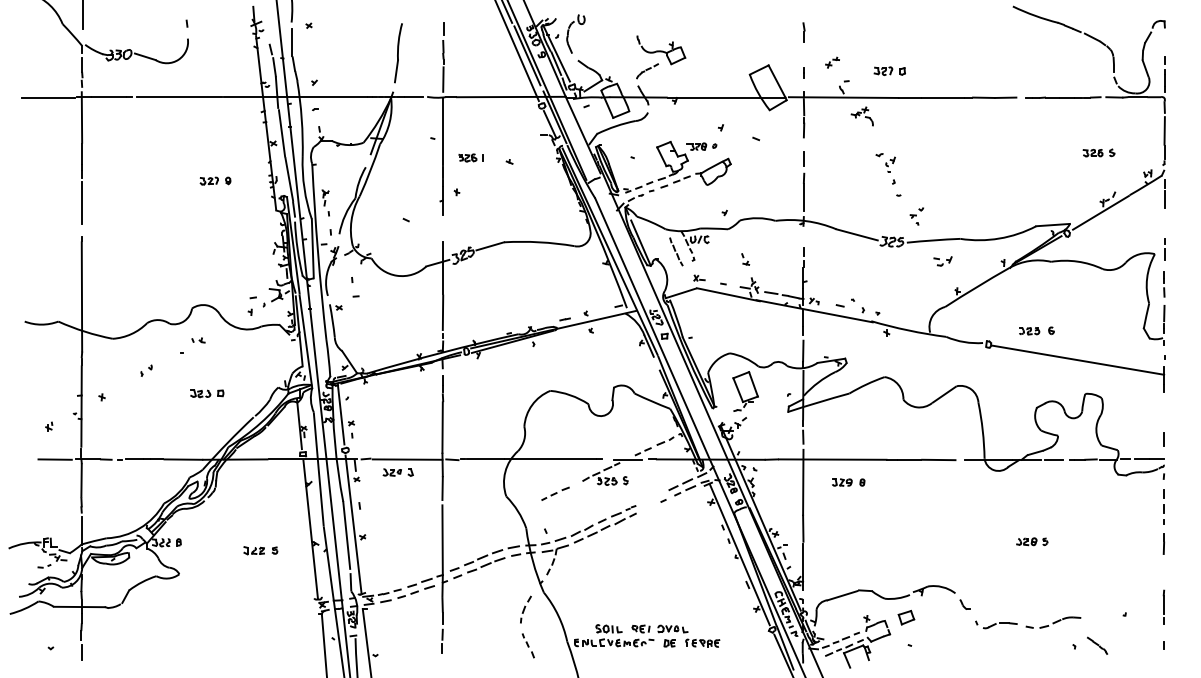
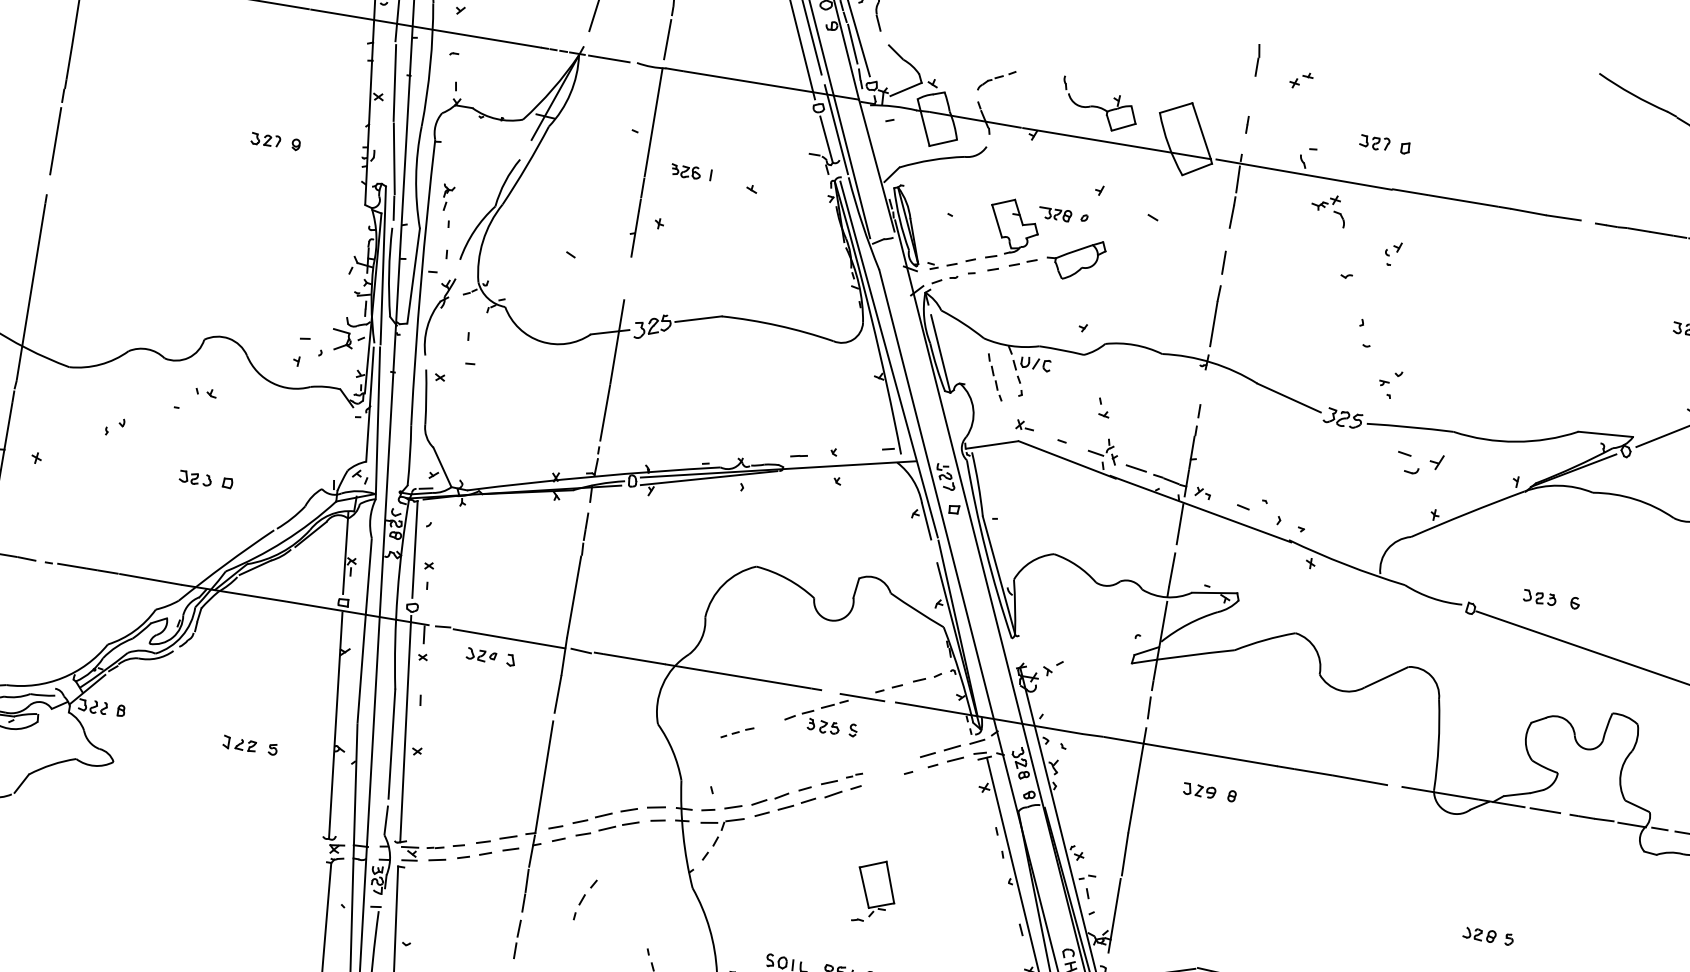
part: (661, 50) -> (1099, 106), moved
part: (832, 62) -> (1301, 80), moved
part: (890, 164) -> (1392, 253), moved
part: (942, 261) -> (1418, 463), size x1.6
part: (745, 391) -> (875, 891), moved
part: (555, 493) -> (737, 732), size x0.7
part: (525, 609) -> (584, 899), moved

